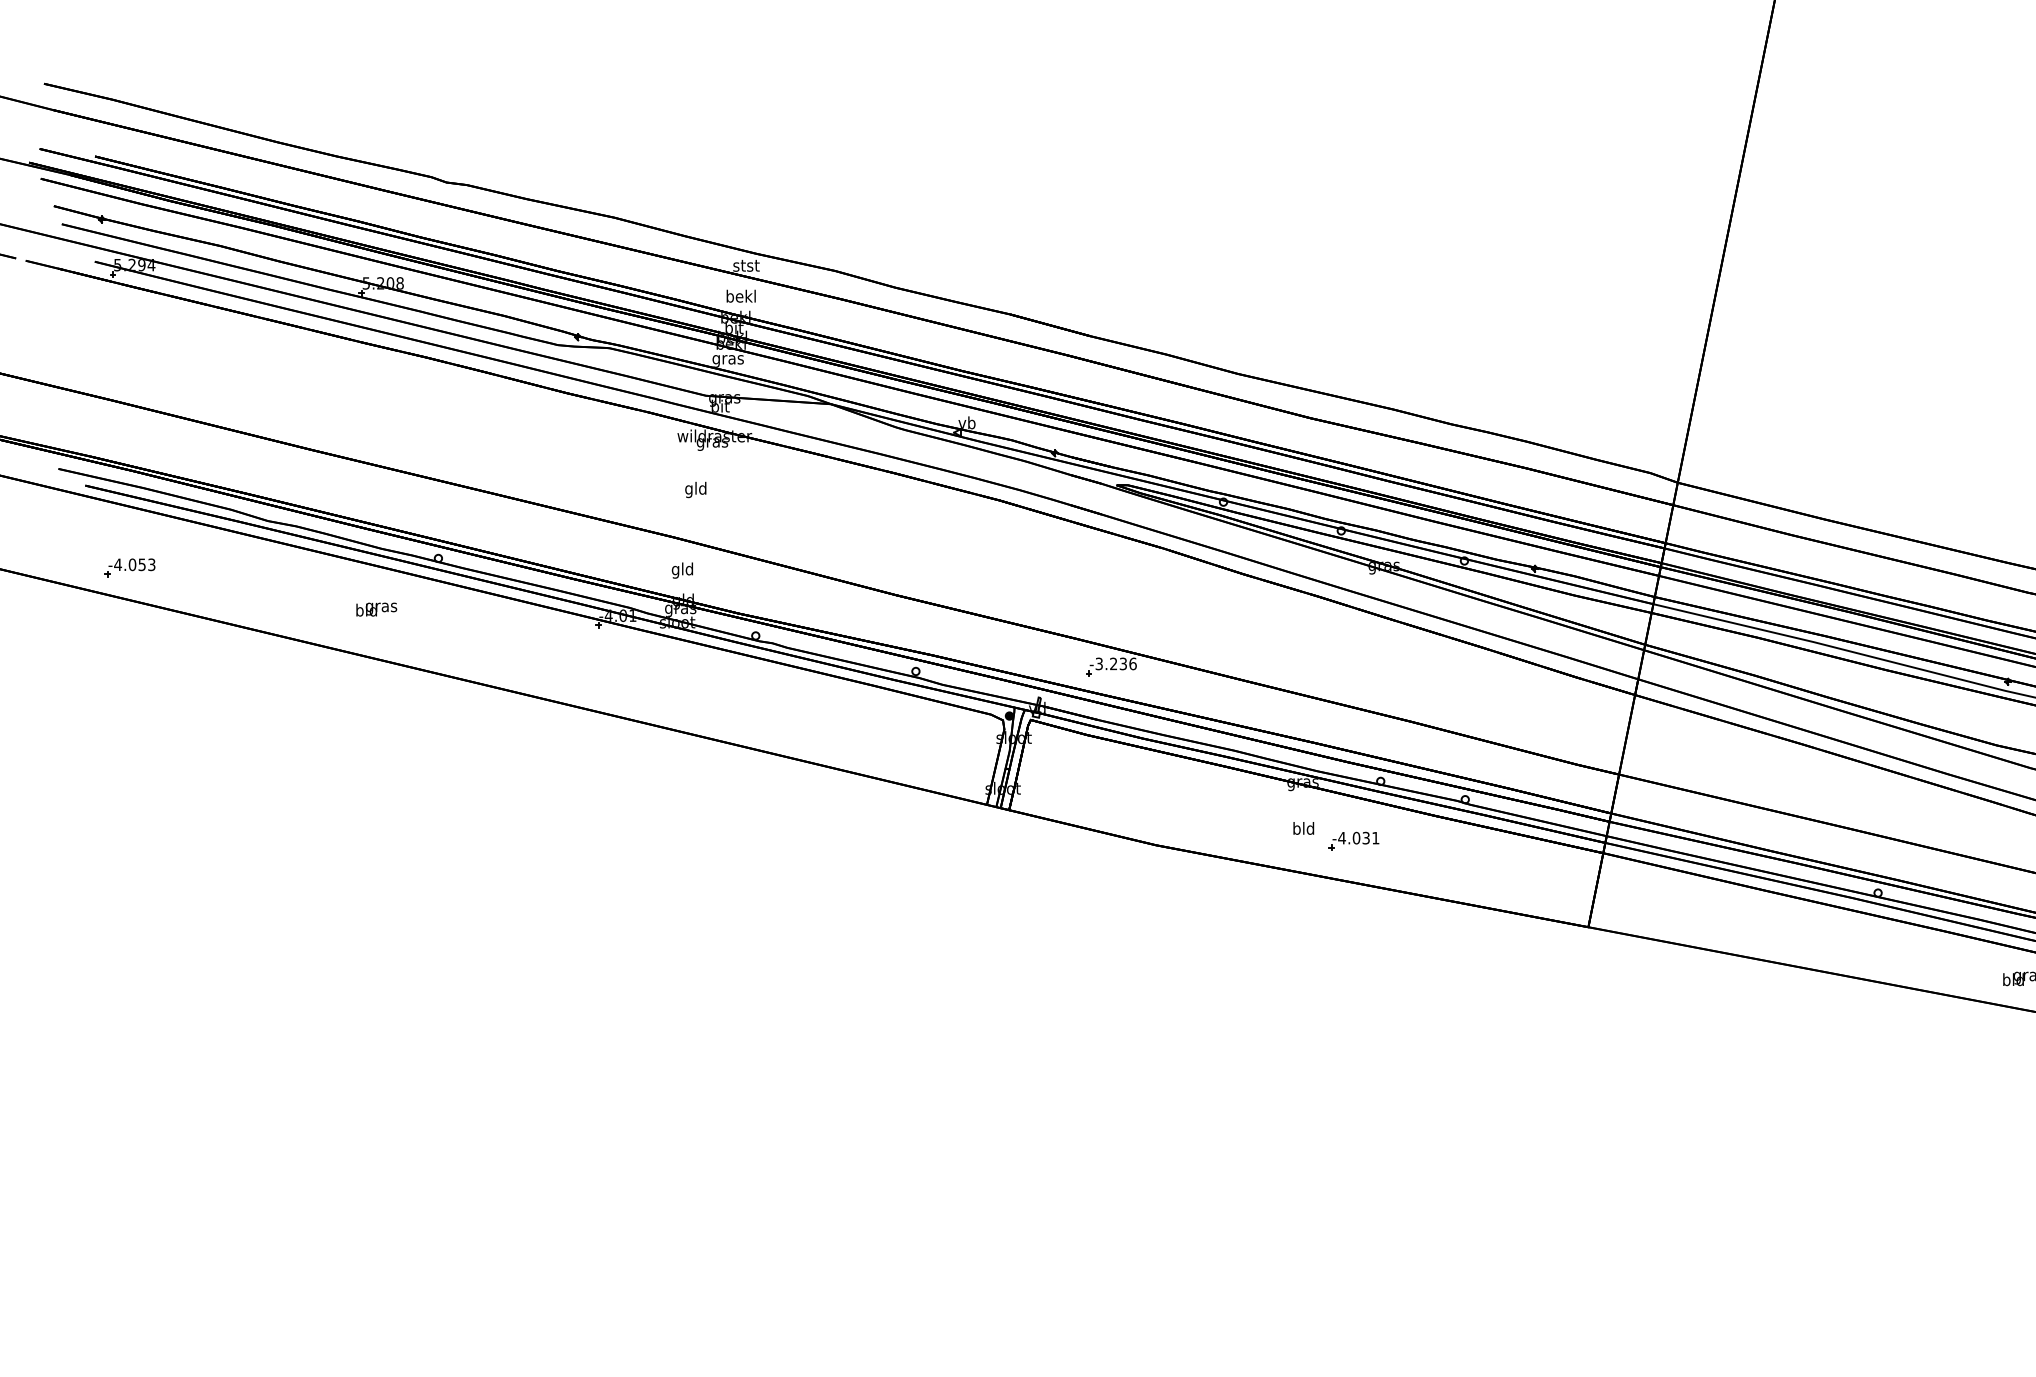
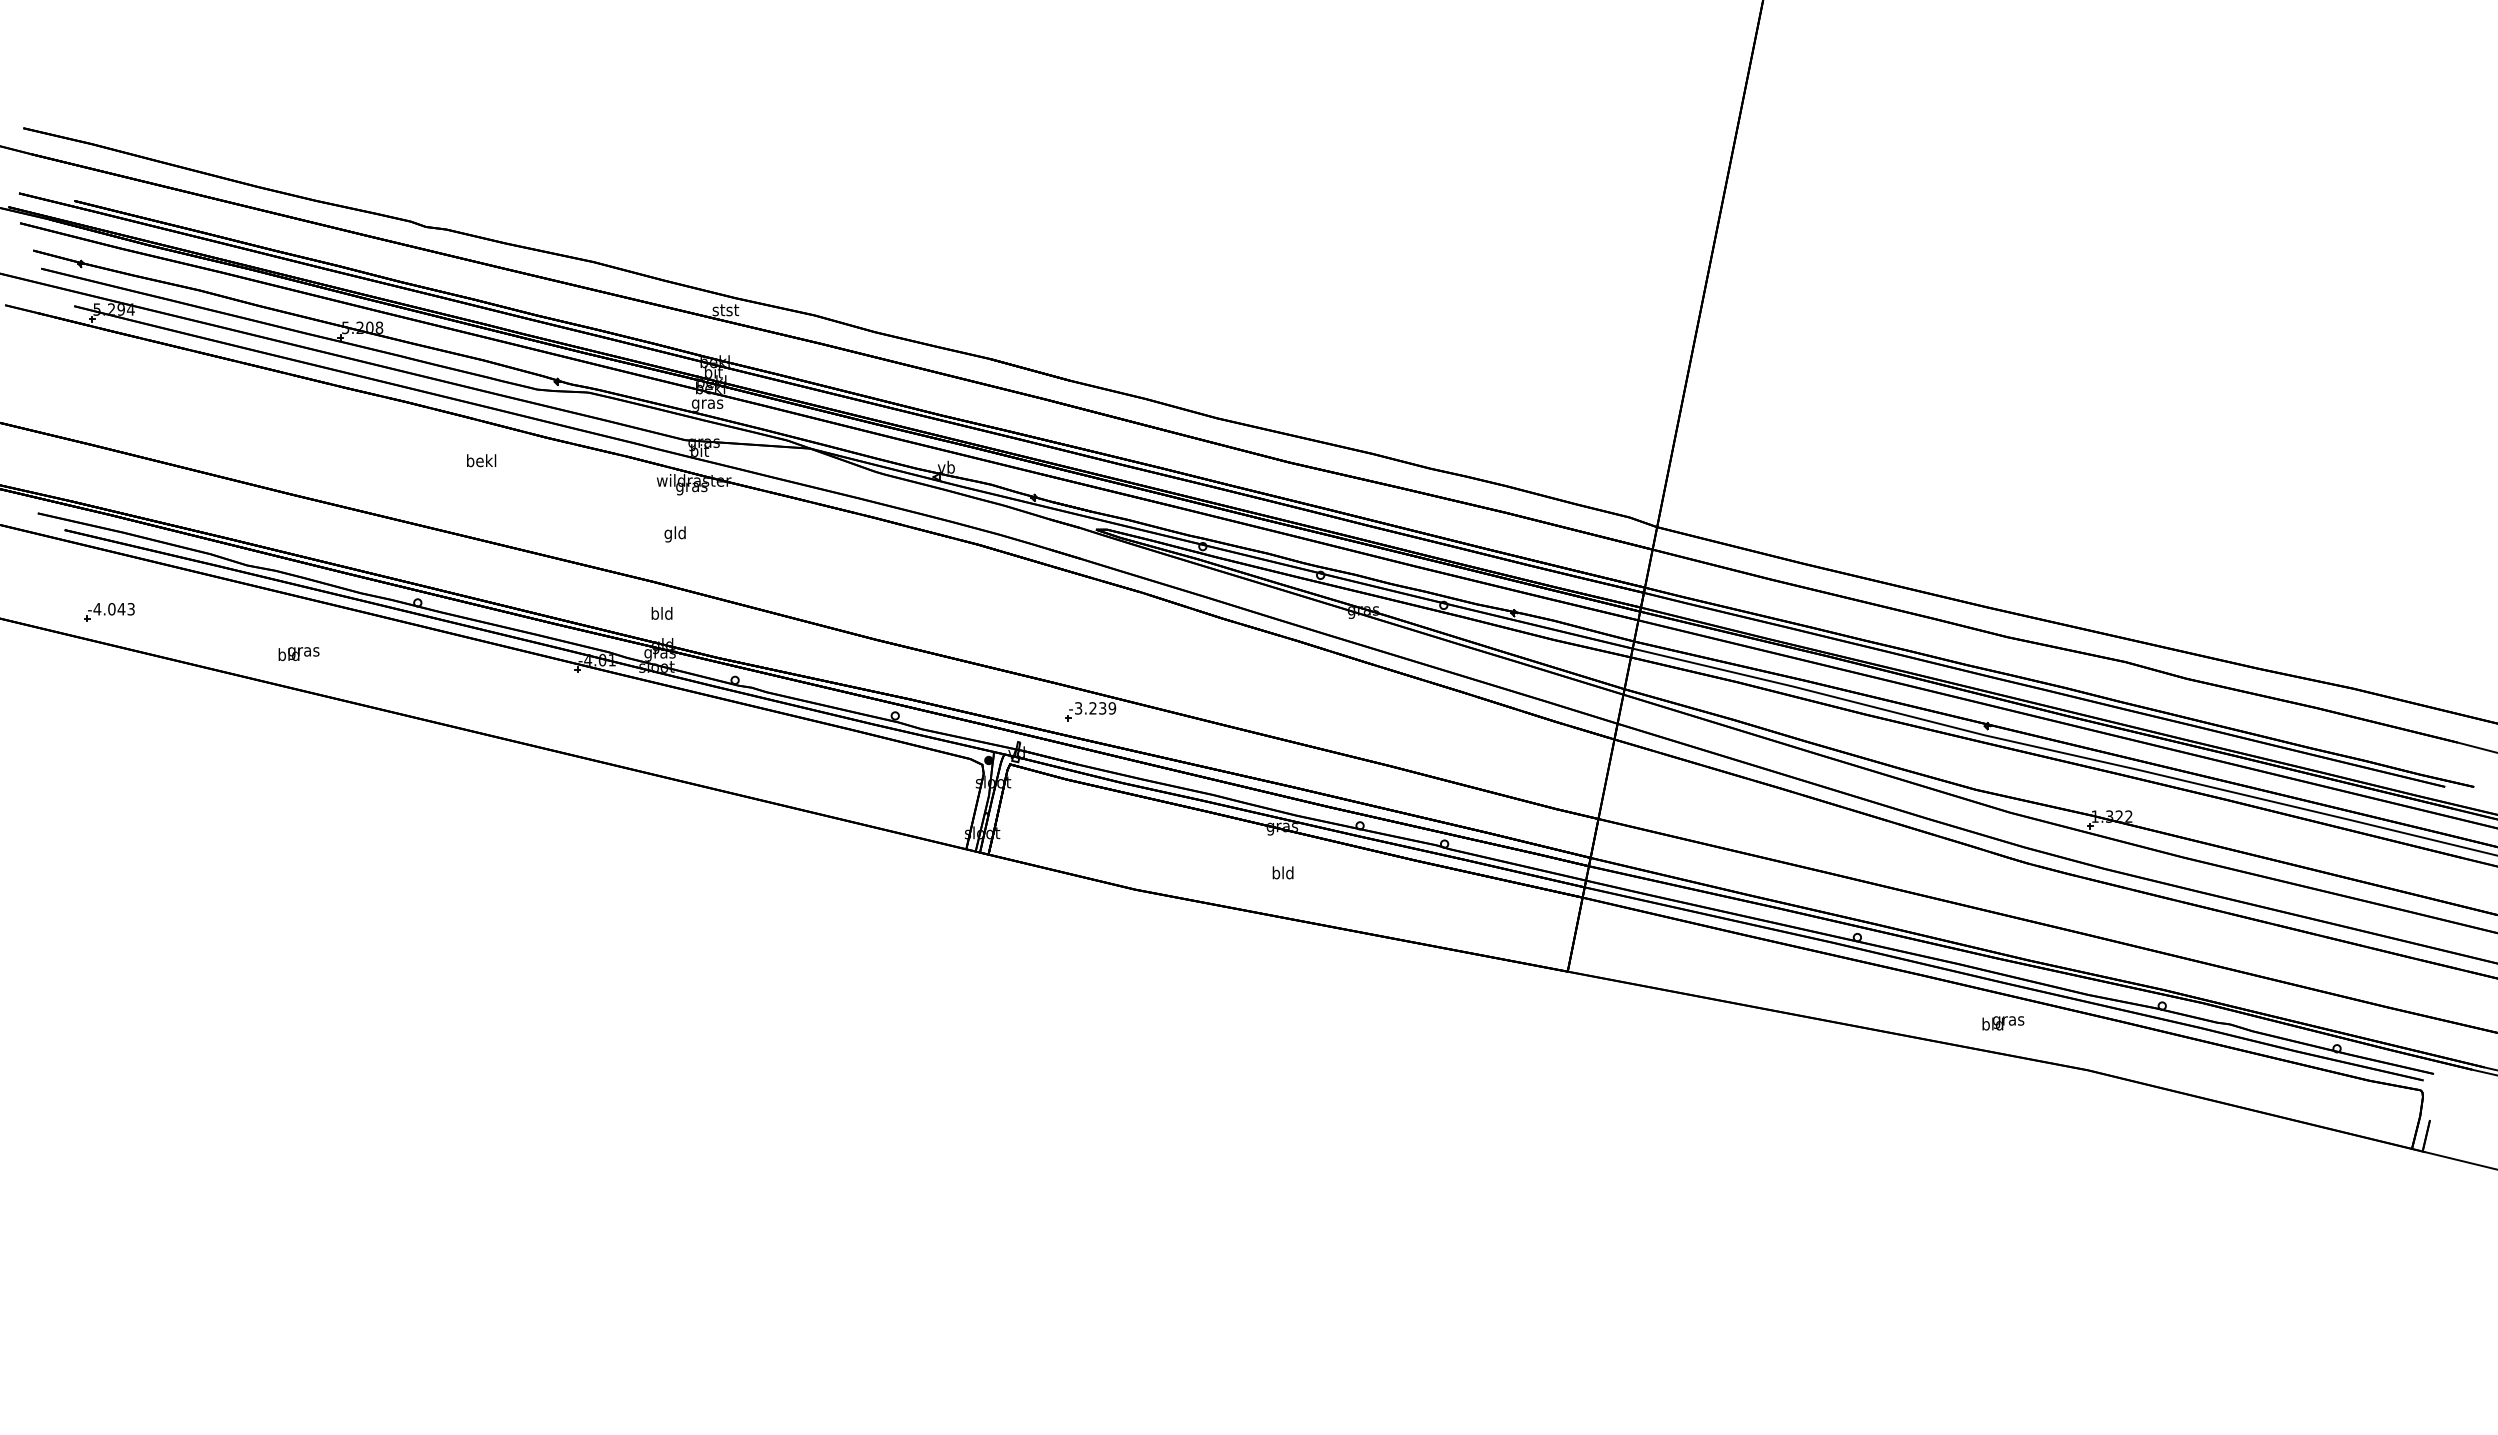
text: (741, 296) -> (481, 460), moved
text: (142, 565) -> (121, 609), -4.053 -> -4.043
text: (676, 571) -> (655, 615), gld -> bld
text: (376, 610) -> (298, 654), moved
text: (1133, 664) -> (1112, 708), -3.236 -> -3.239
part: (1354, 841) -> (1333, 885), removed

